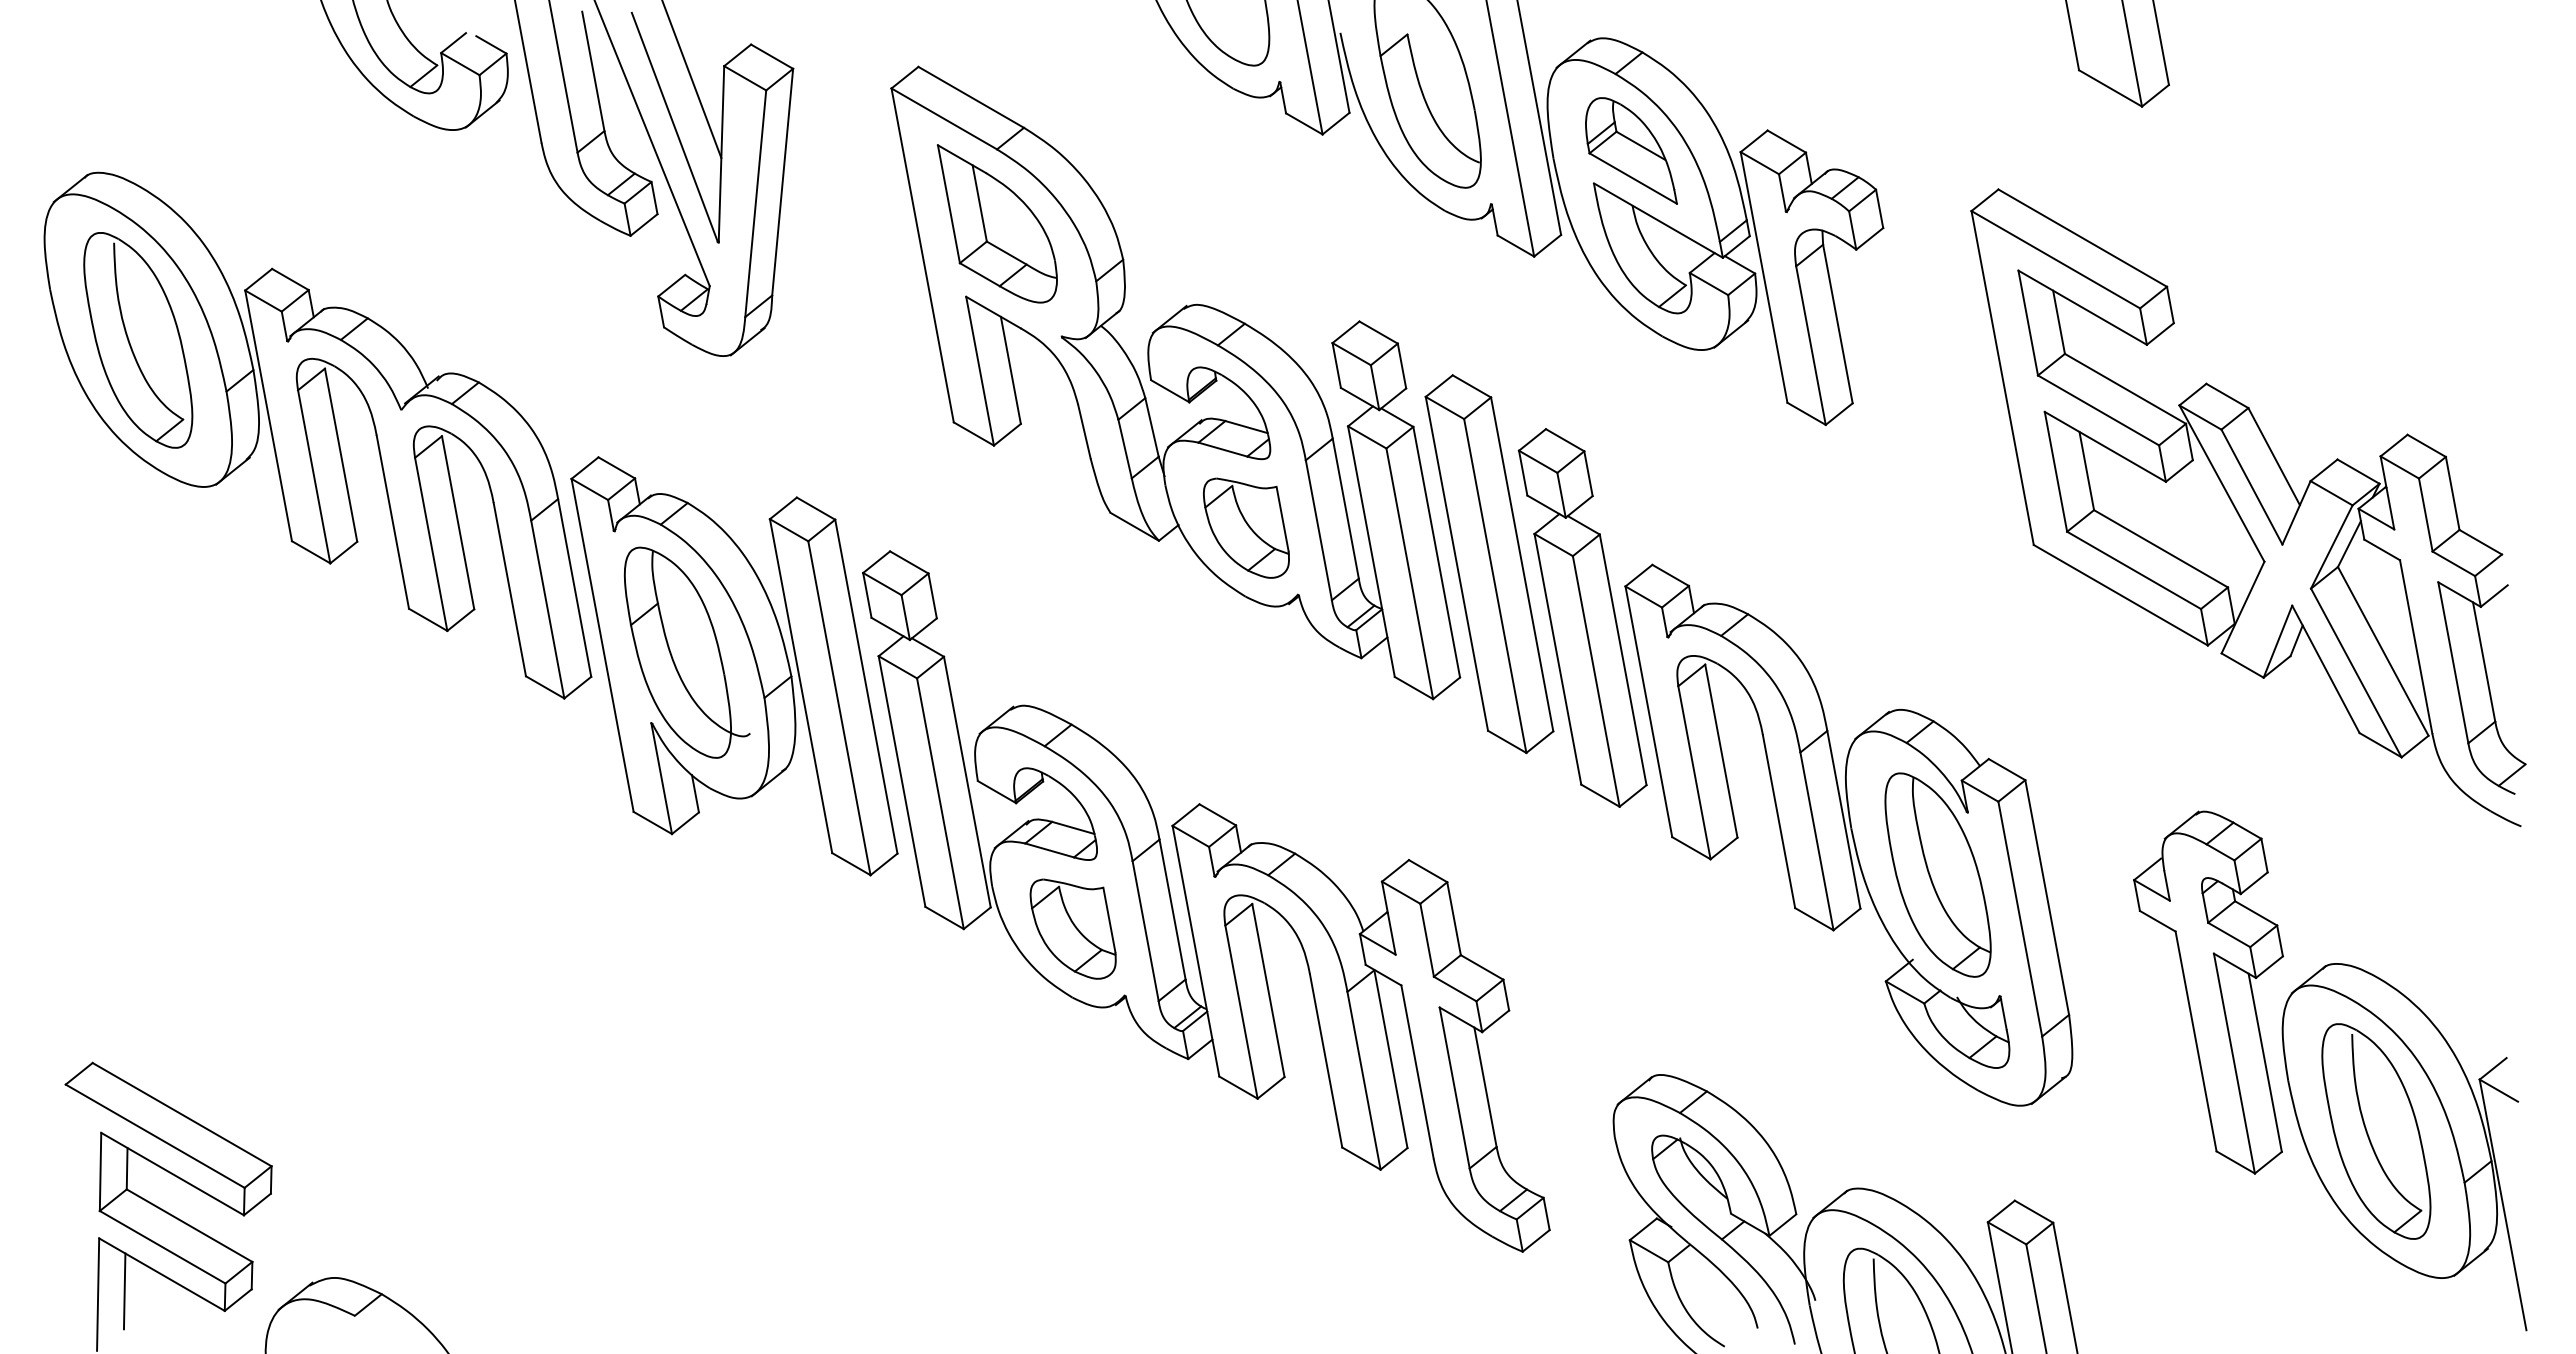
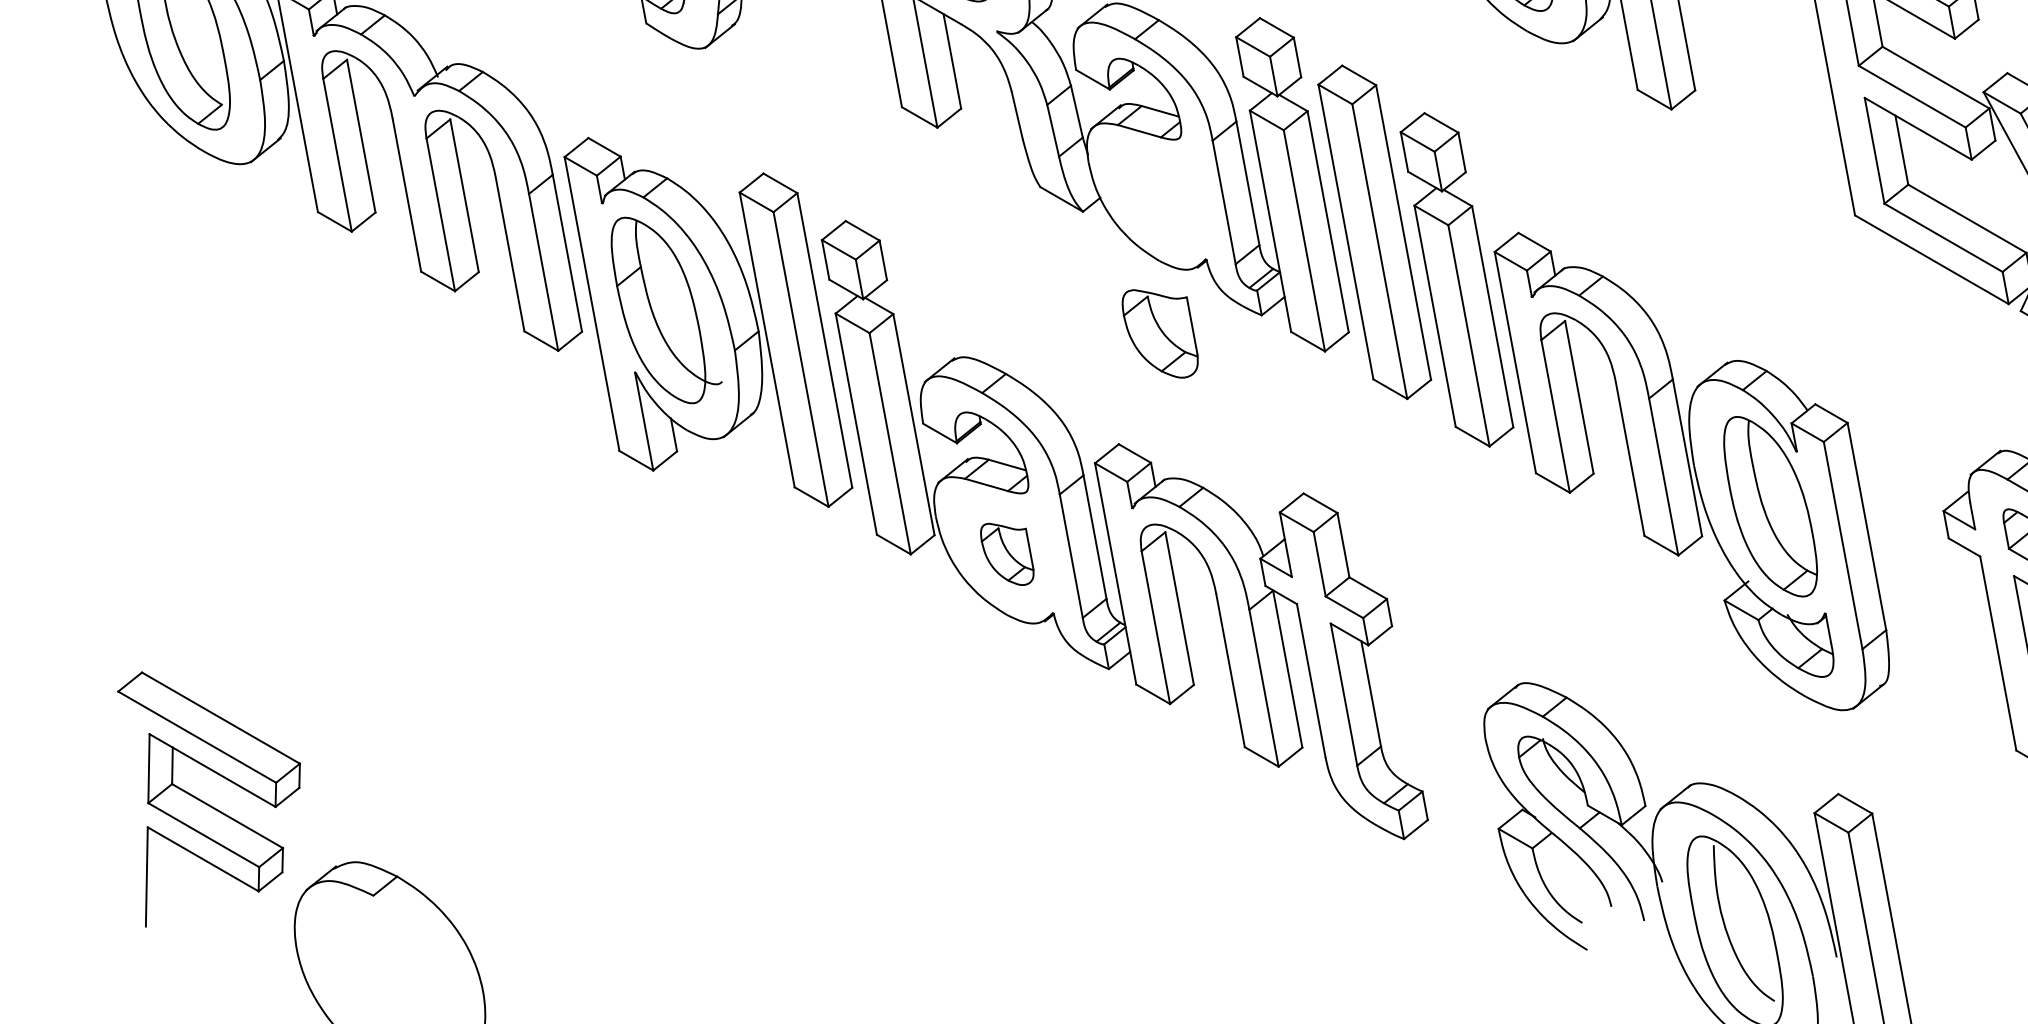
part: (1246, 527) -> (1160, 333), moved
part: (1072, 928) -> (1006, 553), size x0.7
line: (124, 1291) -> (170, 874), removed

